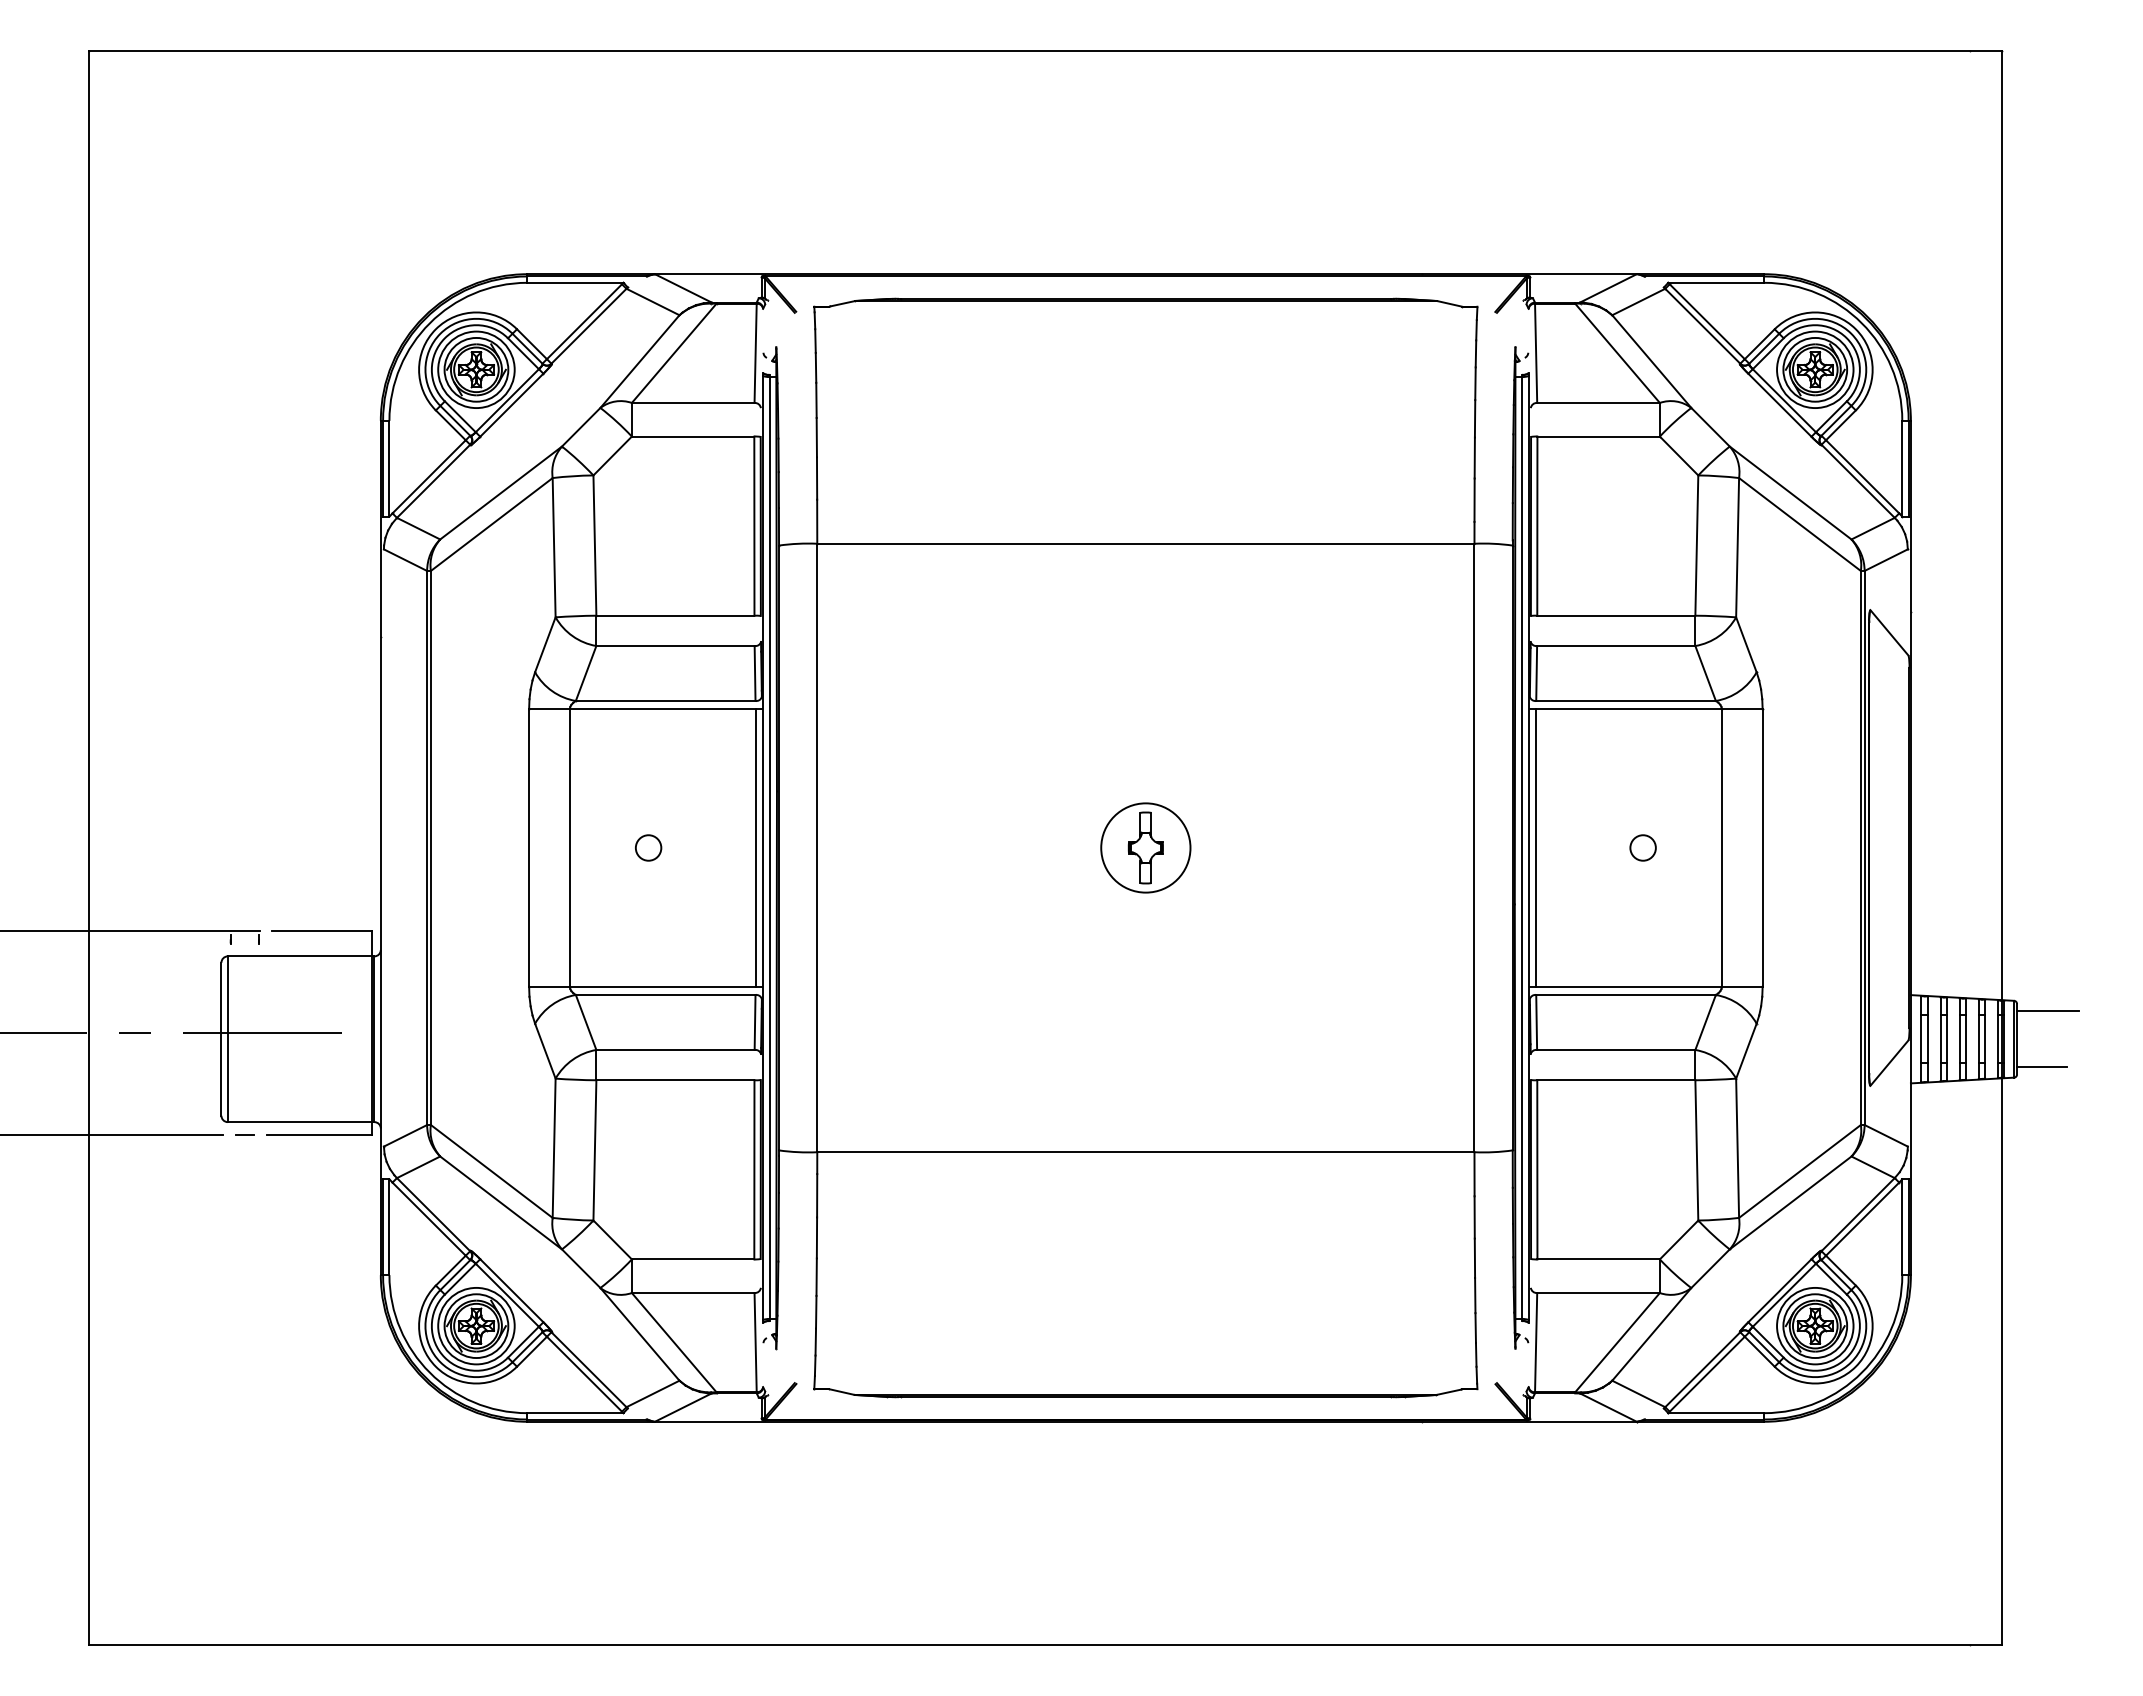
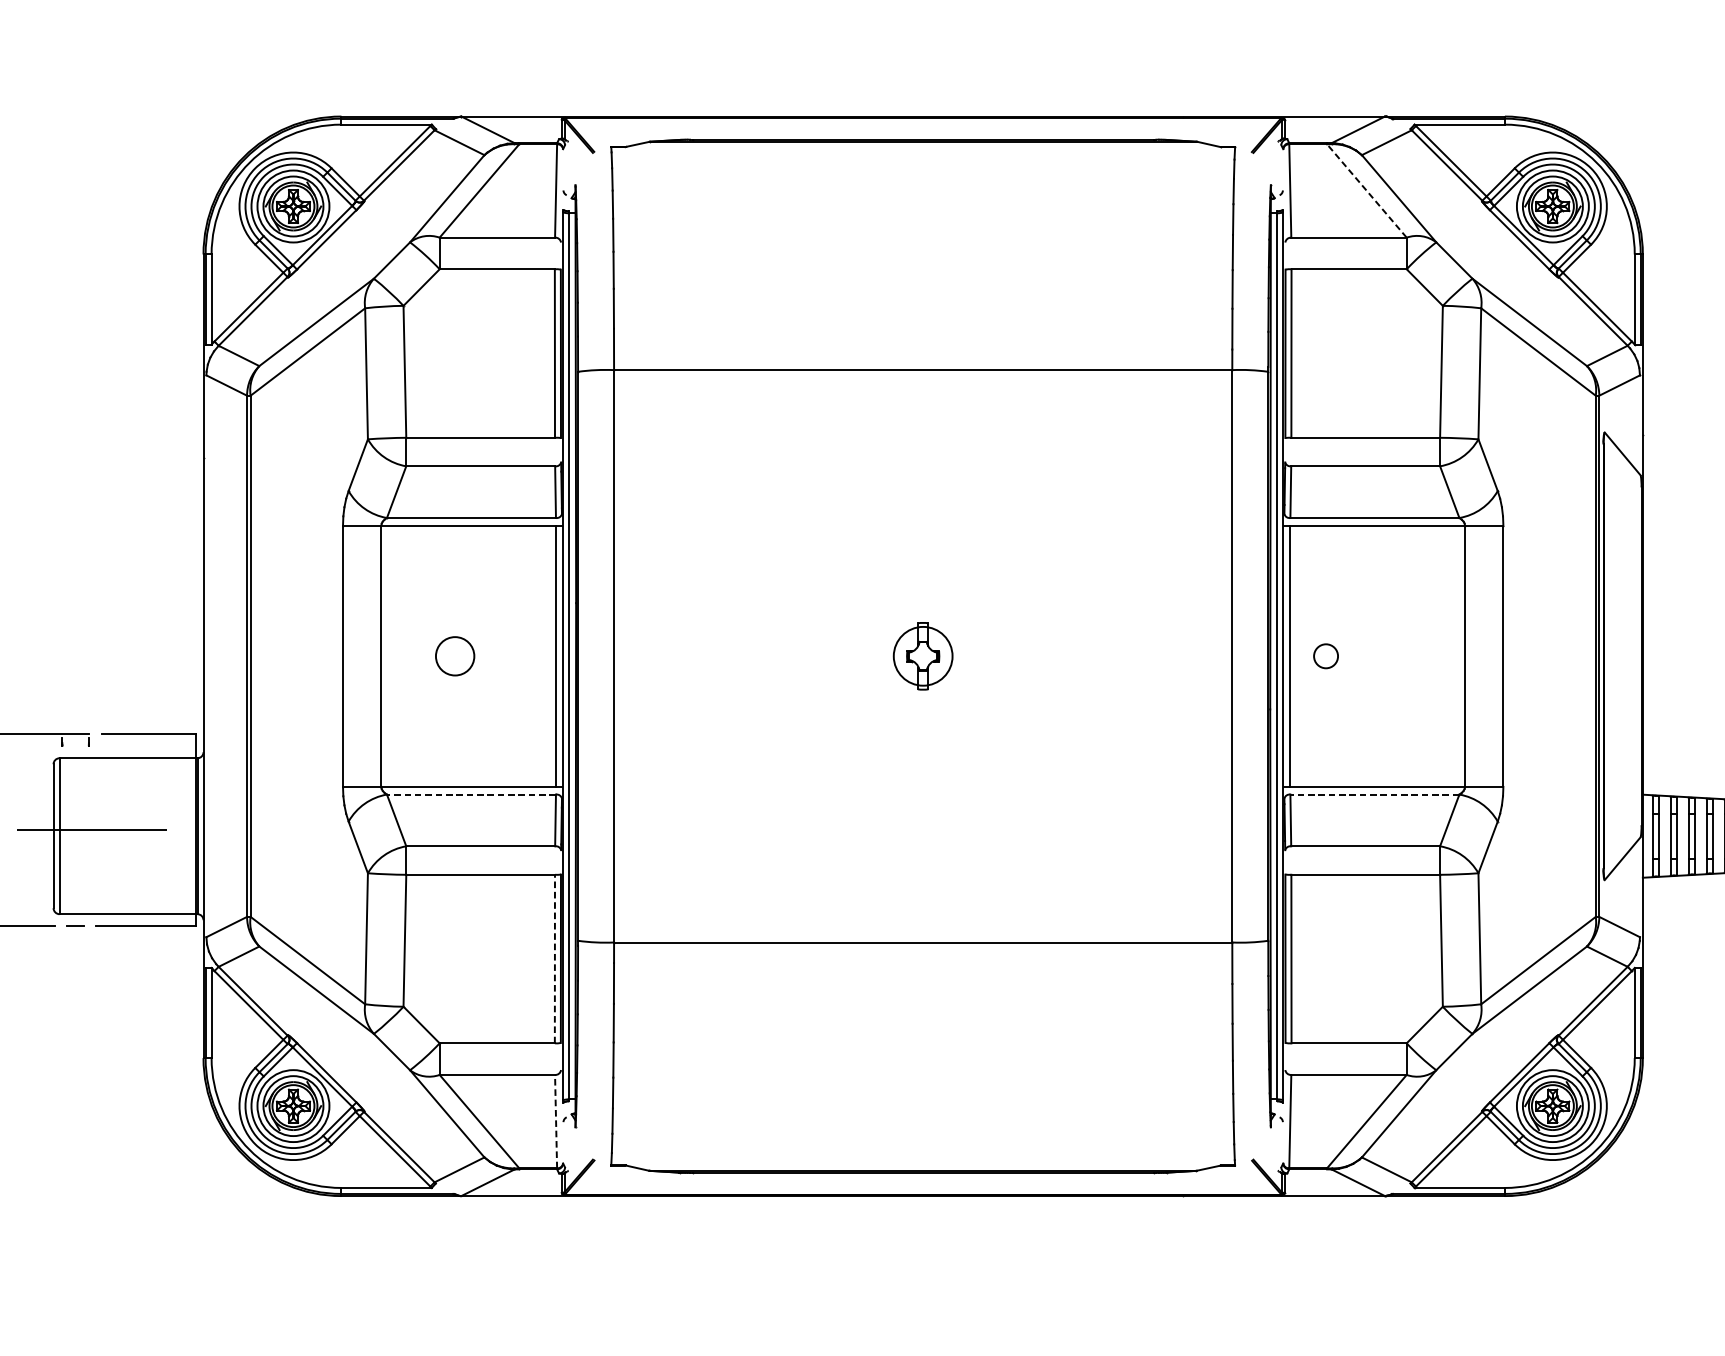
line: (1617, 352) -> (1366, 190), solid -> dashed
circle: (648, 847) -> (455, 655), size x1.6
circle: (1145, 847) -> (922, 655), size x0.7
circle: (1642, 847) -> (1325, 655), moved
line: (665, 994) -> (471, 794), solid -> dashed
line: (1626, 994) -> (1375, 794), solid -> dashed
line: (754, 1169) -> (555, 958), solid -> dashed
line: (755, 1342) -> (555, 1121), solid -> dashed

